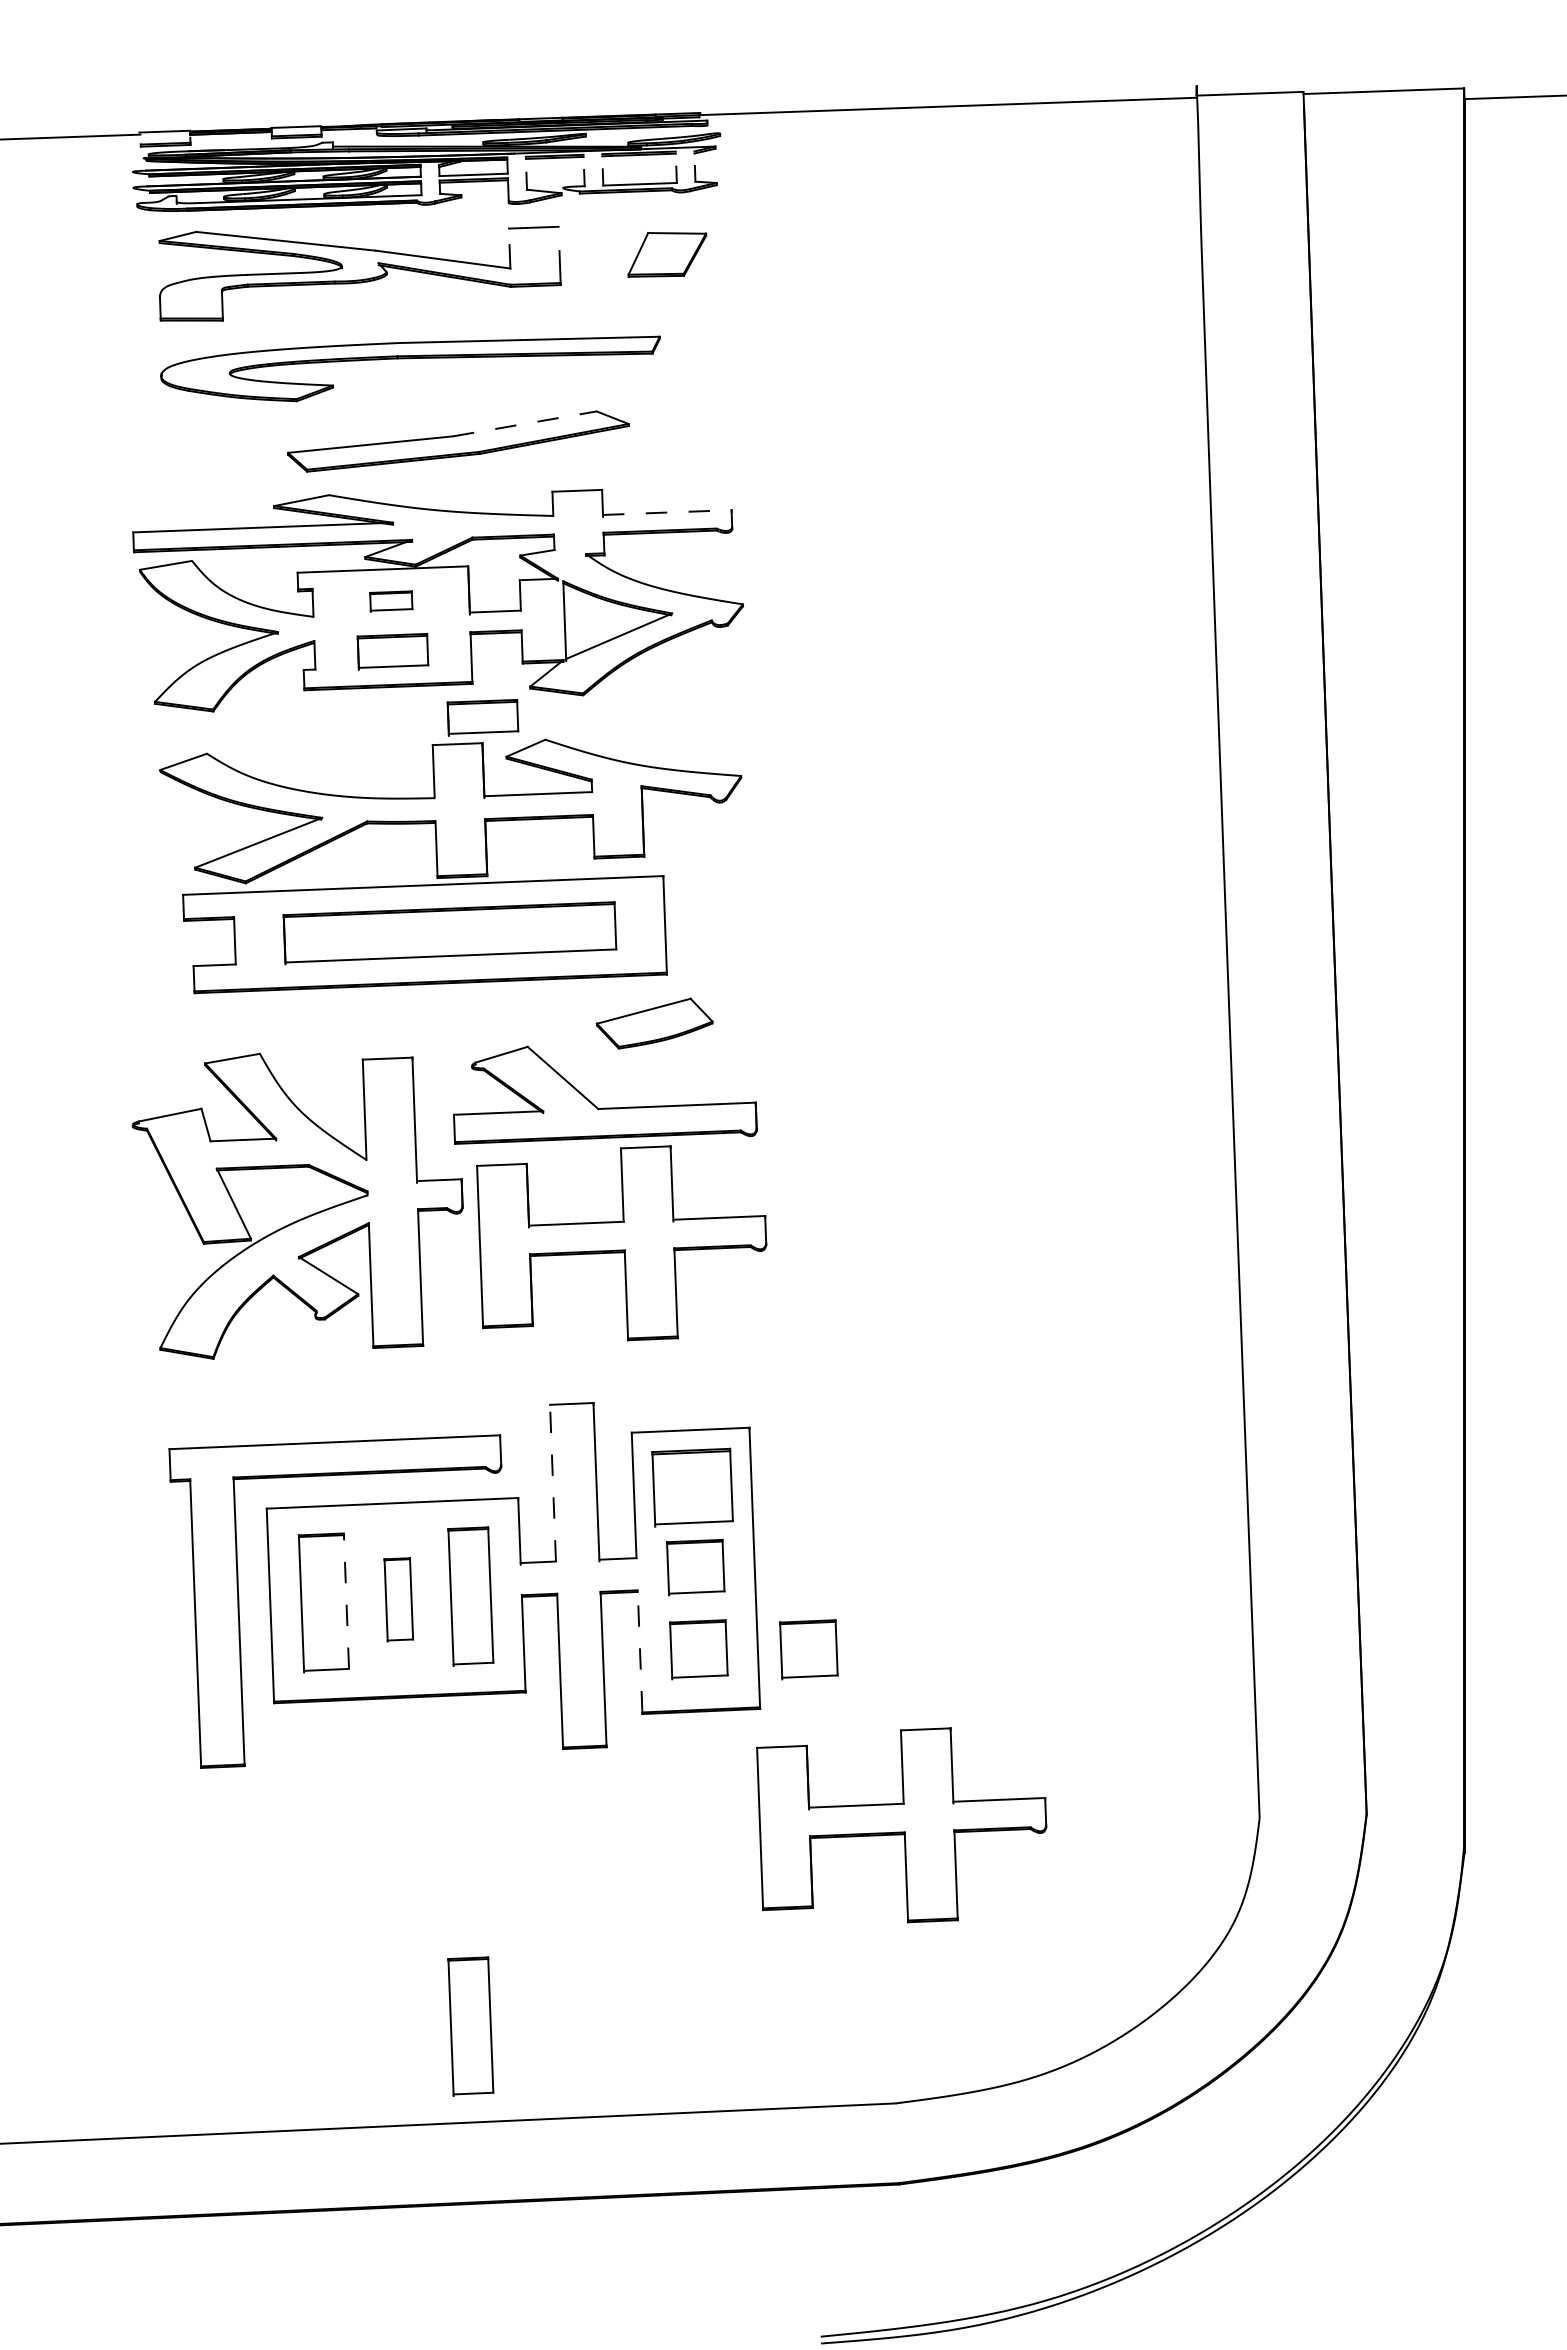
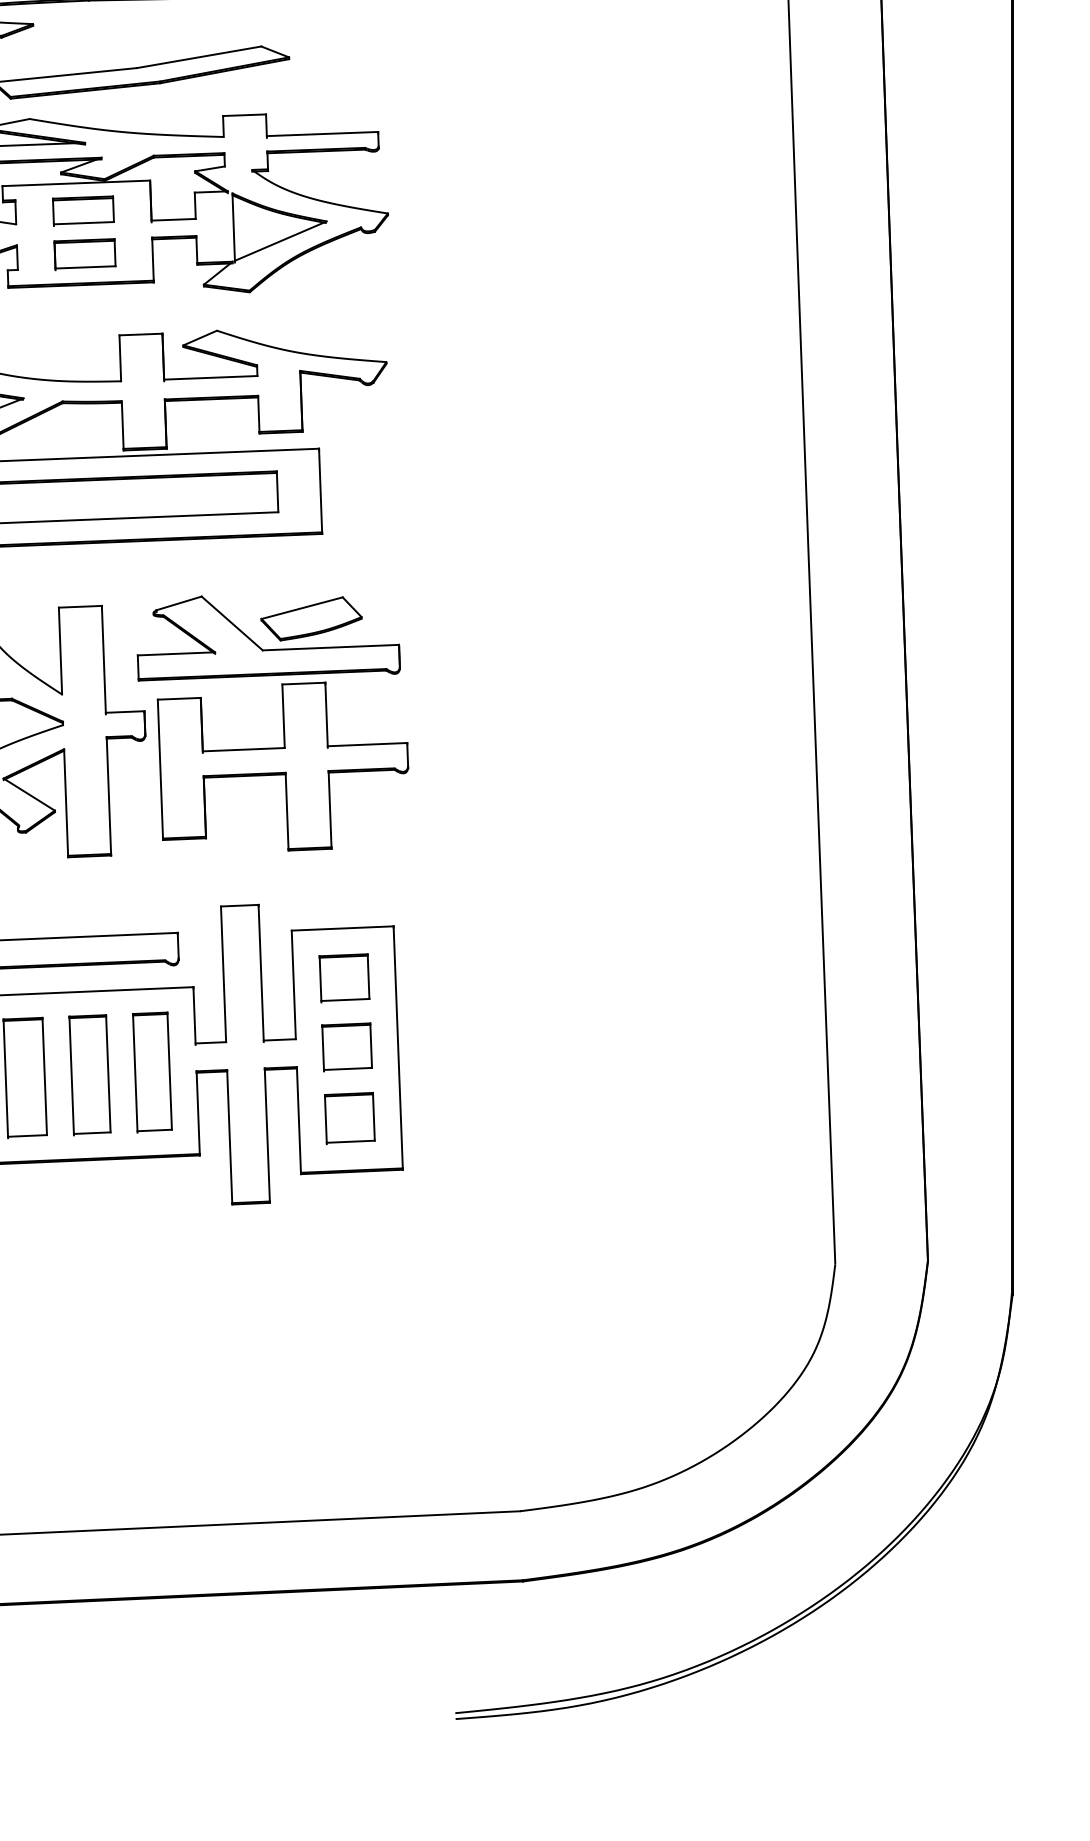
line: (524, 423) -> (198, 56), dashed -> solid
line: (667, 512) -> (322, 133), dashed -> solid
part: (391, 601) -> (83, 211), size x1.67
part: (482, 717) -> (162, 311), removed
part: (654, 1023) -> (311, 618), moved
line: (552, 1482) -> (223, 973), dashed -> solid
part: (692, 1487) -> (344, 978), size x0.71
part: (398, 1599) -> (89, 1075), size x1.67
line: (346, 1601) -> (44, 1076), dashed -> solid
part: (808, 1649) -> (444, 1118), removed
line: (640, 1650) -> (299, 1119), dashed -> solid
part: (901, 1825) -> (525, 1270), removed
part: (470, 2026) -> (152, 1444), removed

